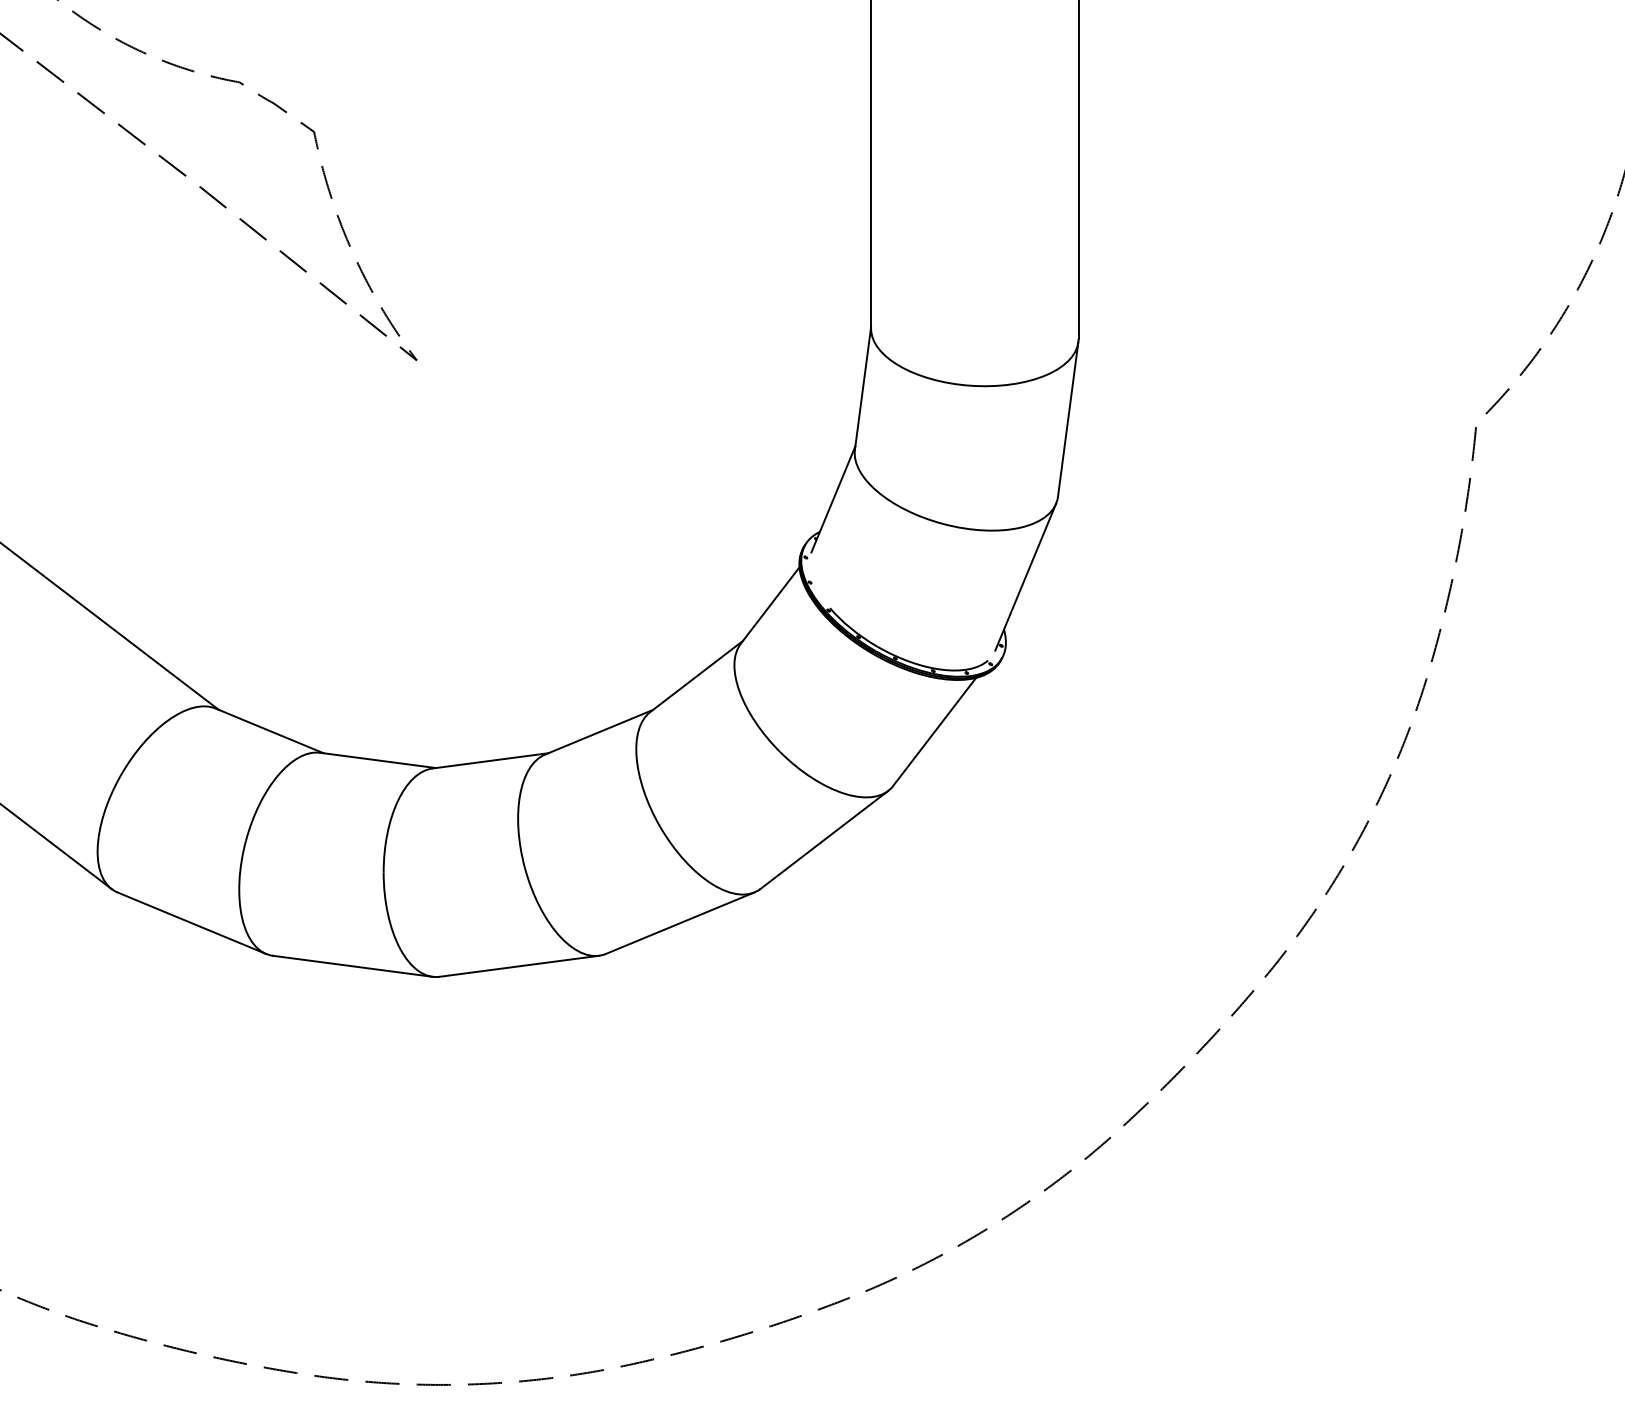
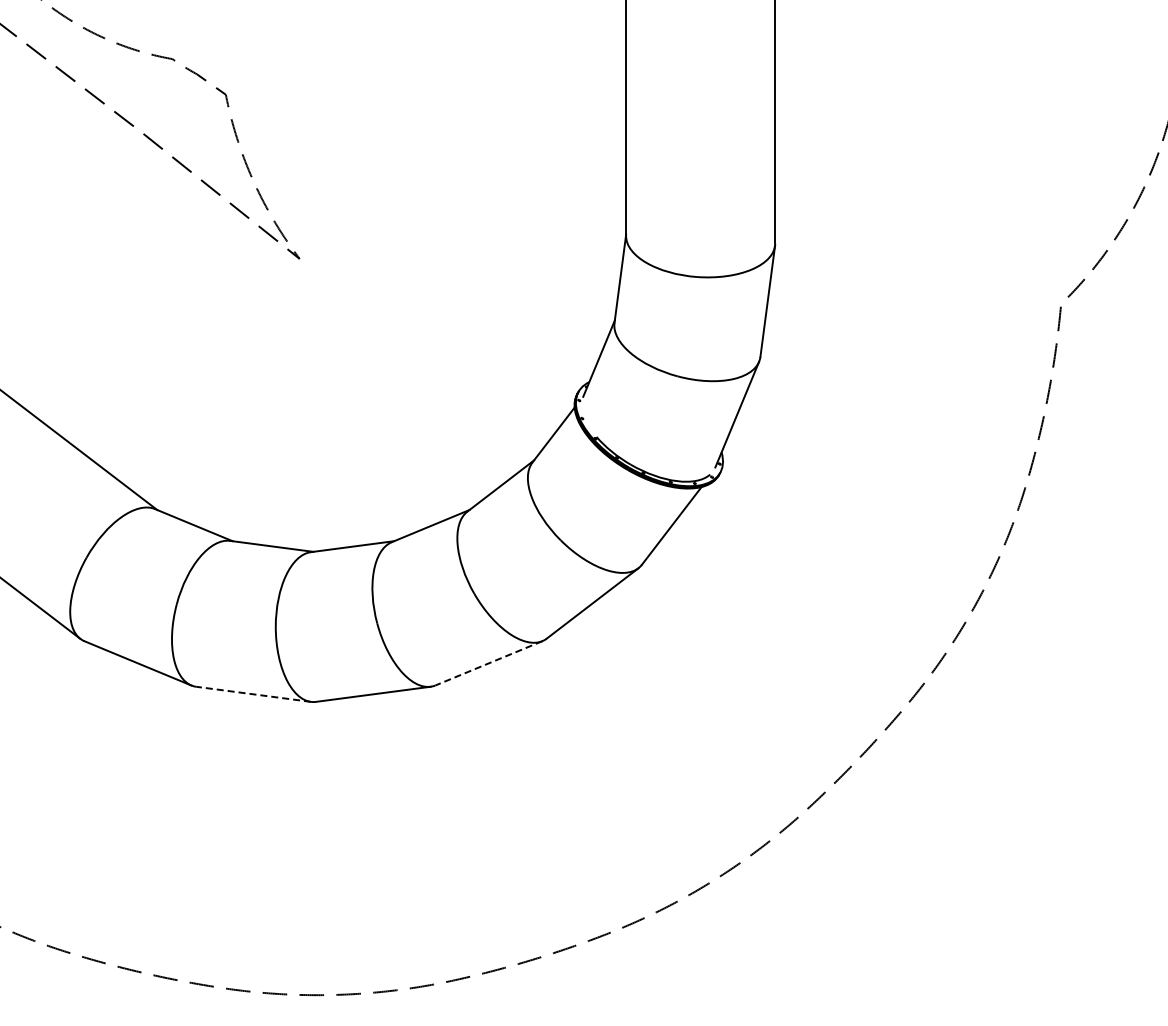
line: (679, 923) -> (488, 663), solid -> dashed
line: (352, 966) -> (253, 694), solid -> dashed

